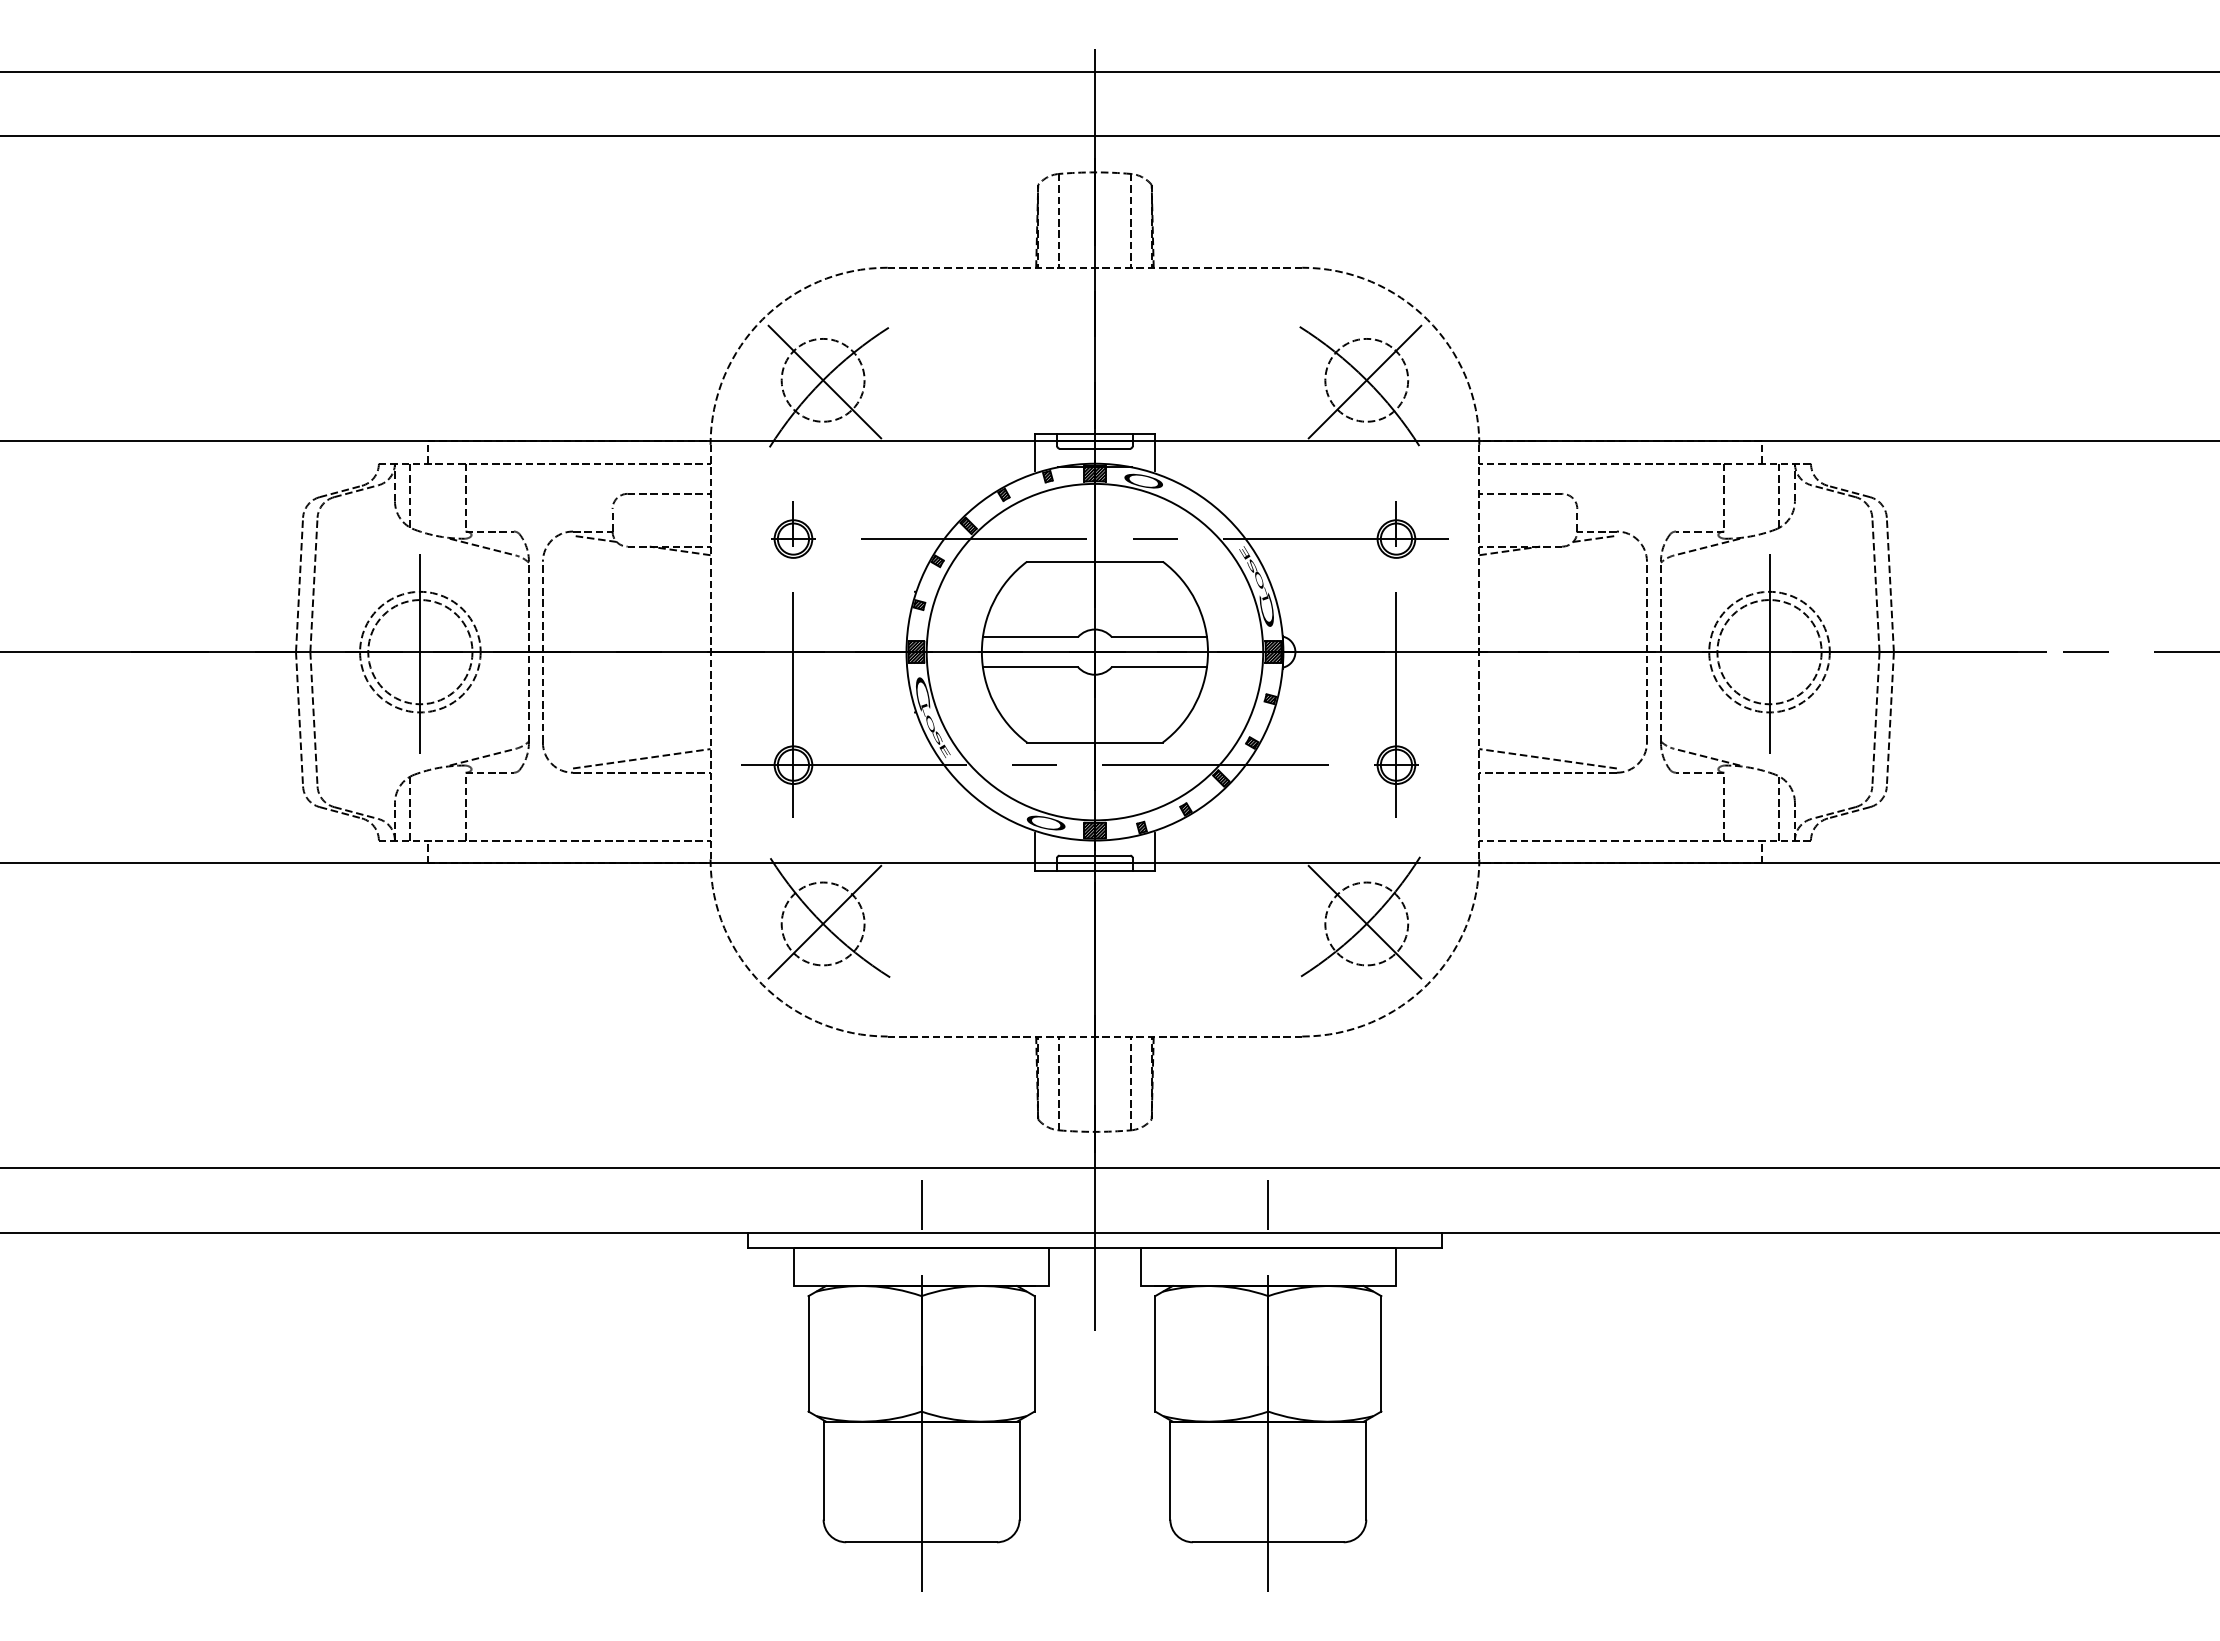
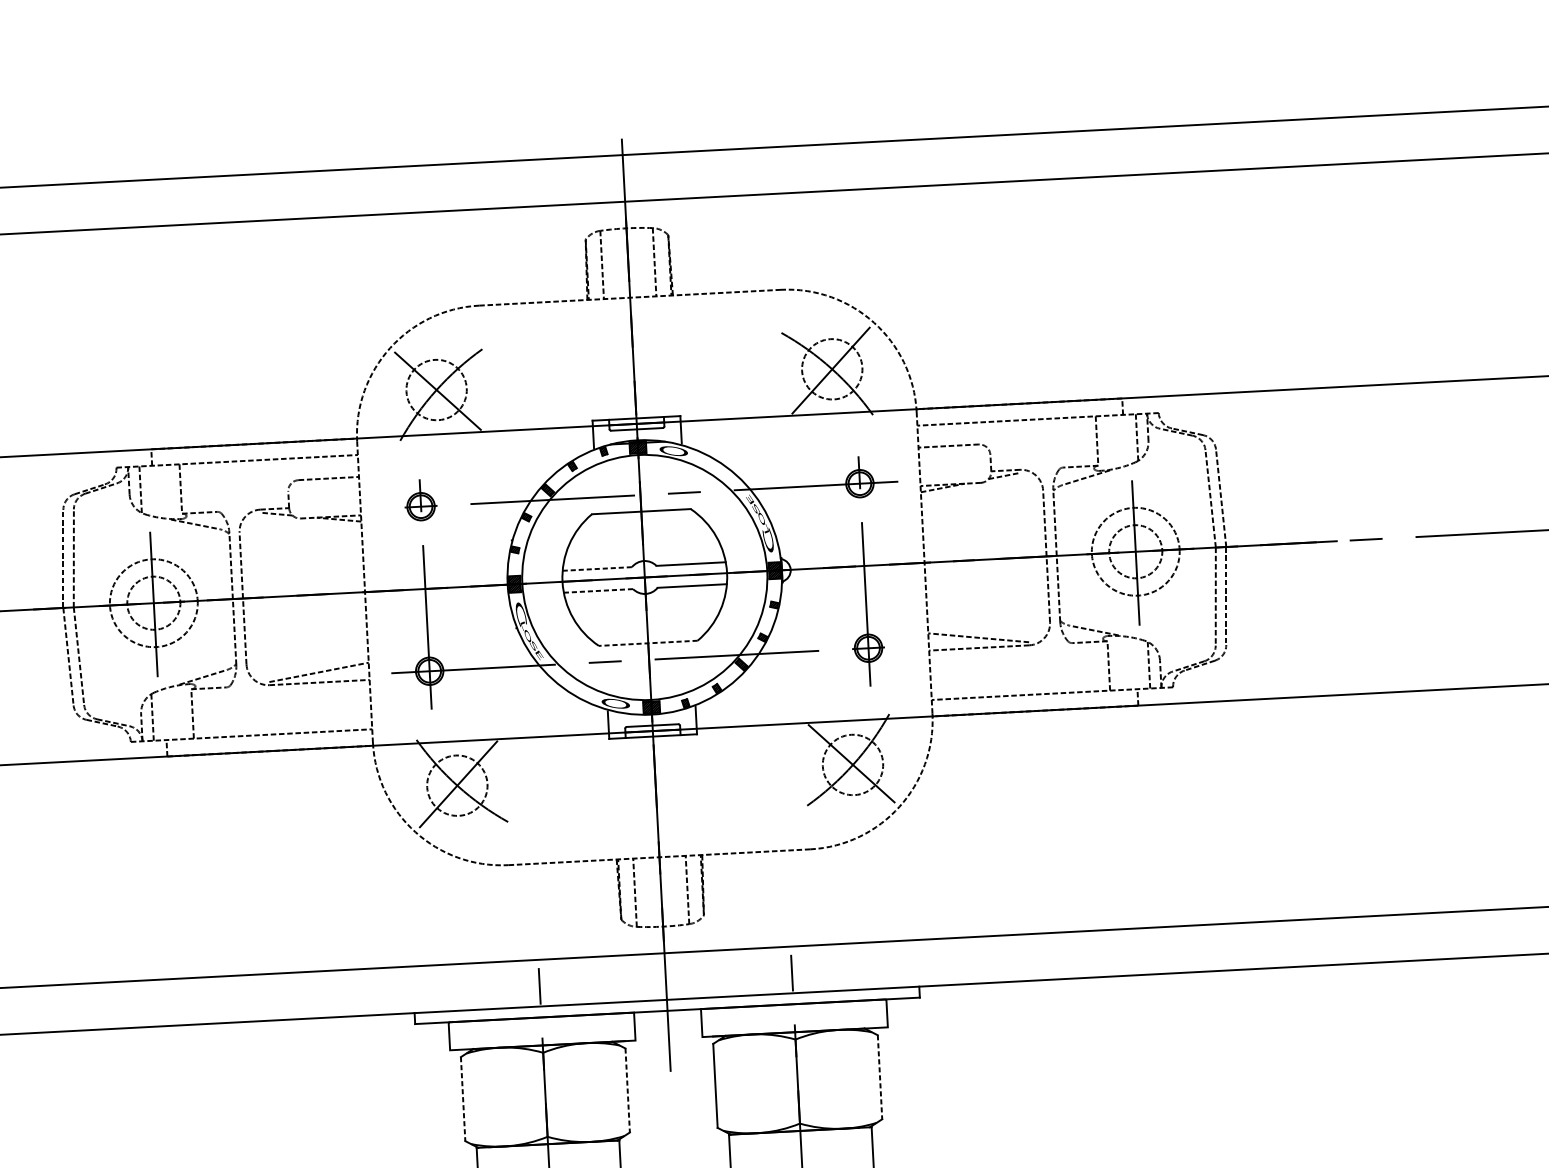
line: (1030, 637) -> (597, 569), solid -> dashed
circle: (420, 652) -> (153, 603), size x0.7
circle: (1769, 652) -> (1135, 552), size x0.7
line: (1030, 667) -> (598, 591), solid -> dashed
line: (1094, 742) -> (647, 643), solid -> dashed
line: (808, 1353) -> (463, 1098), solid -> dashed
line: (1034, 1353) -> (627, 1090), solid -> dashed
line: (1381, 1353) -> (880, 1077), solid -> dashed

